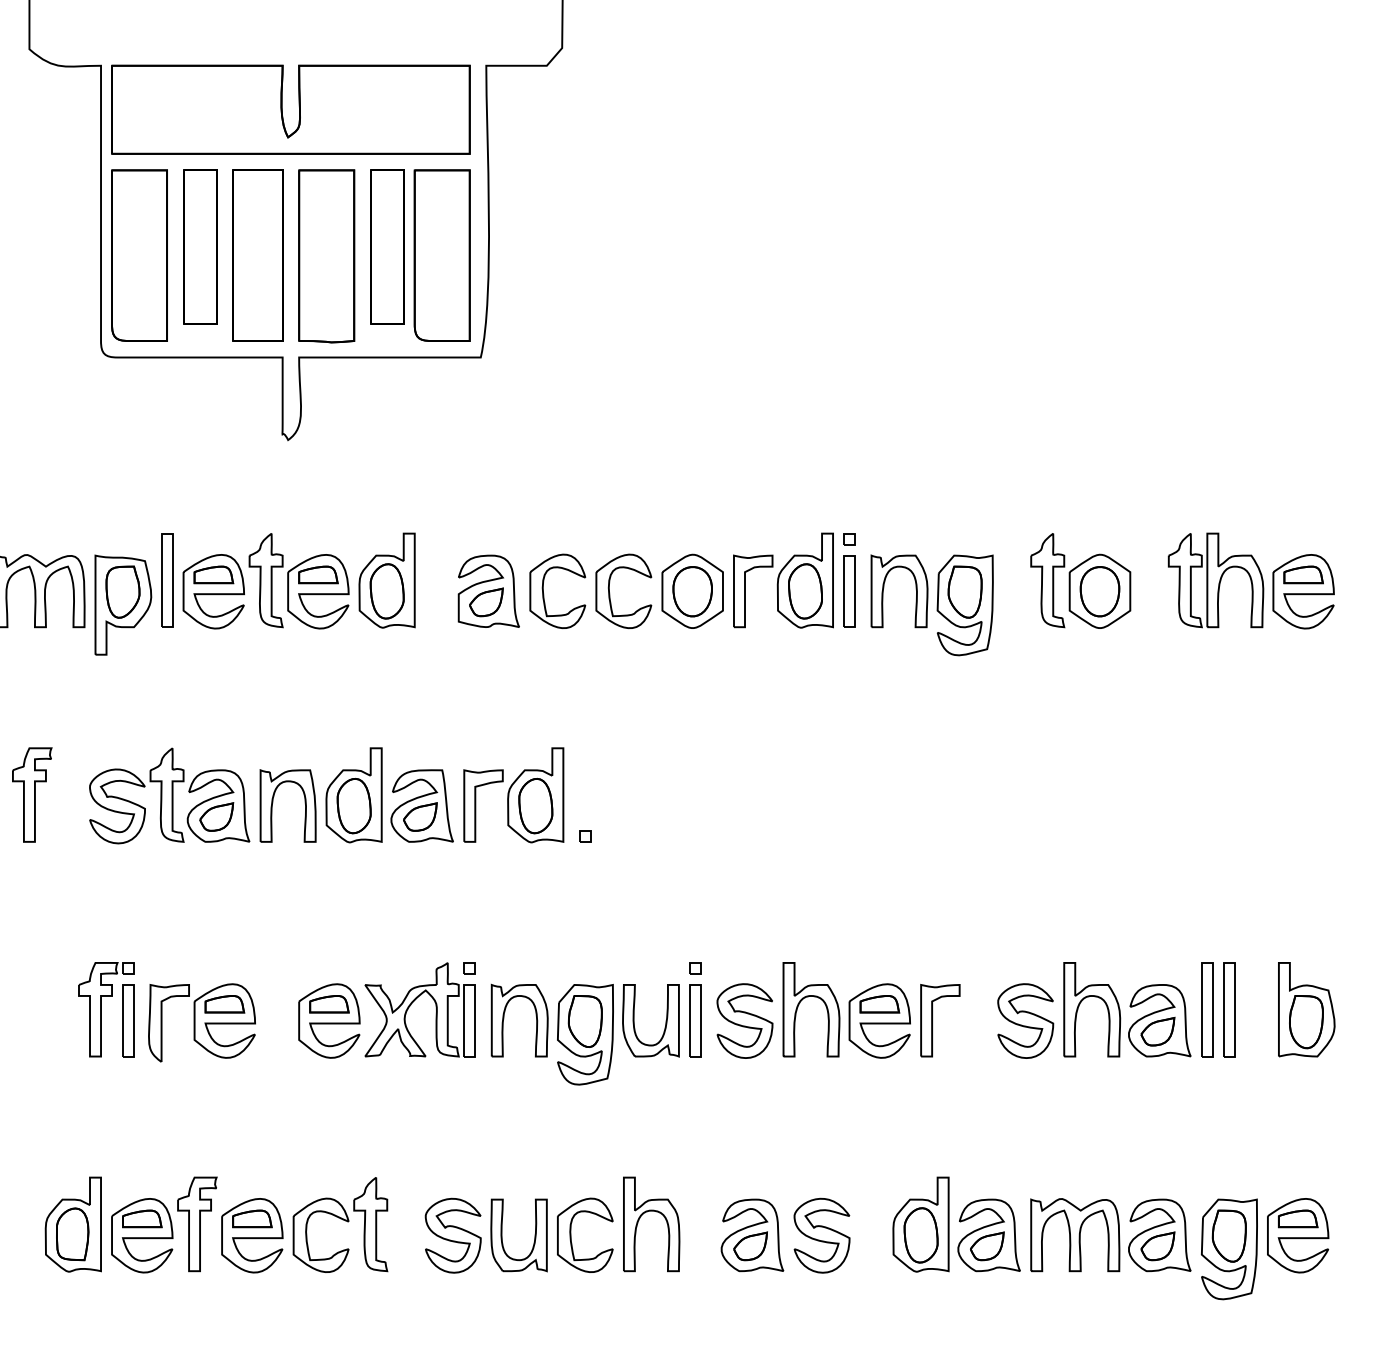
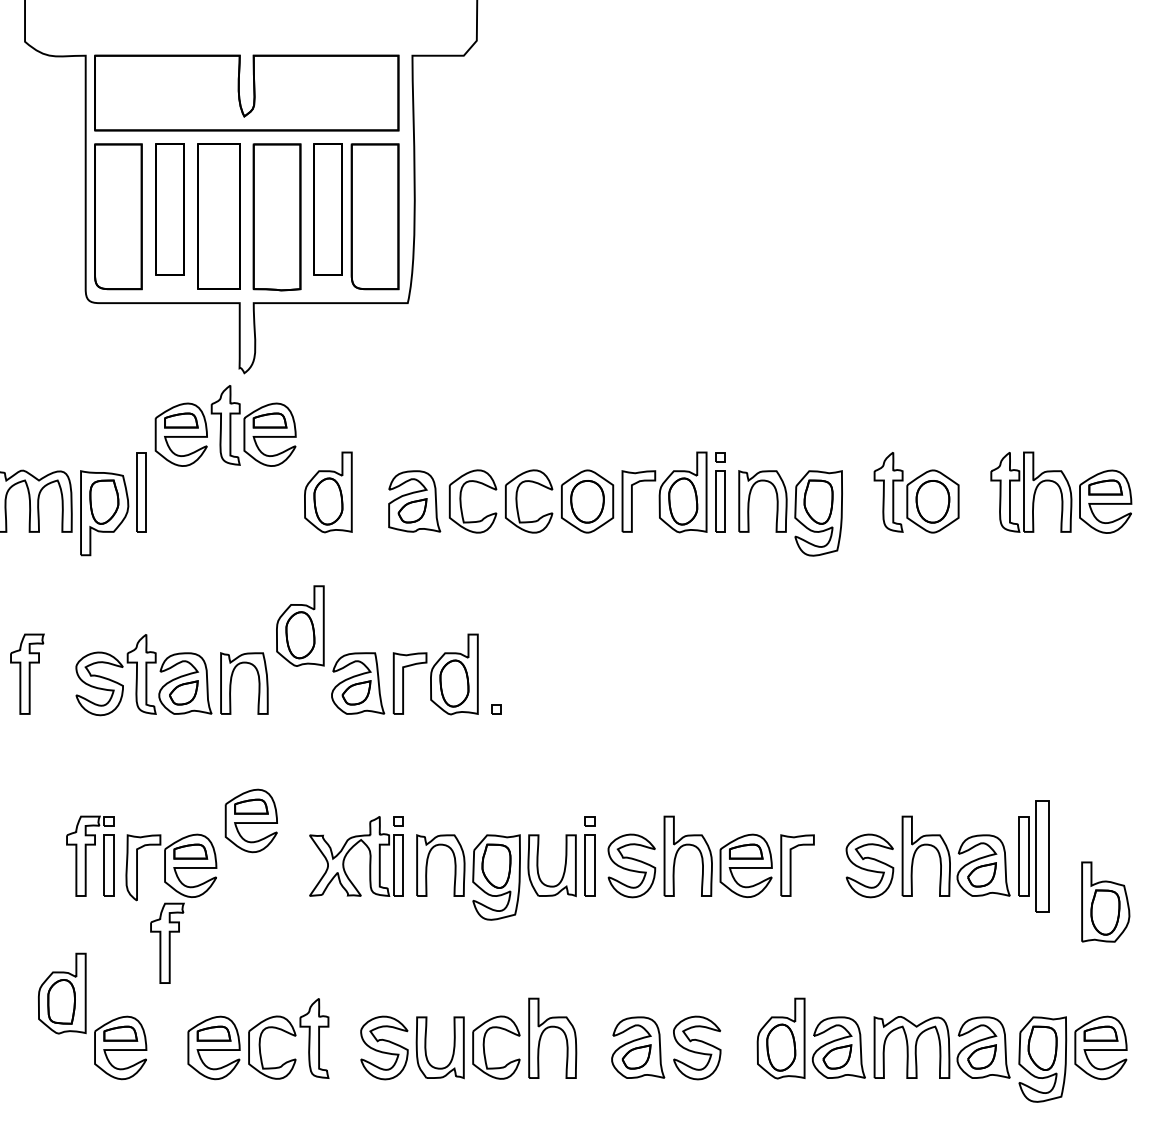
part: (265, 581) -> (225, 426), moved
part: (353, 795) -> (299, 626), moved
part: (1229, 1009) -> (1042, 856), size x1.4
part: (1306, 1009) -> (1105, 901), moved
part: (329, 1020) -> (251, 820), moved
part: (72, 1224) -> (61, 993), moved
part: (197, 1224) -> (167, 943), moved

